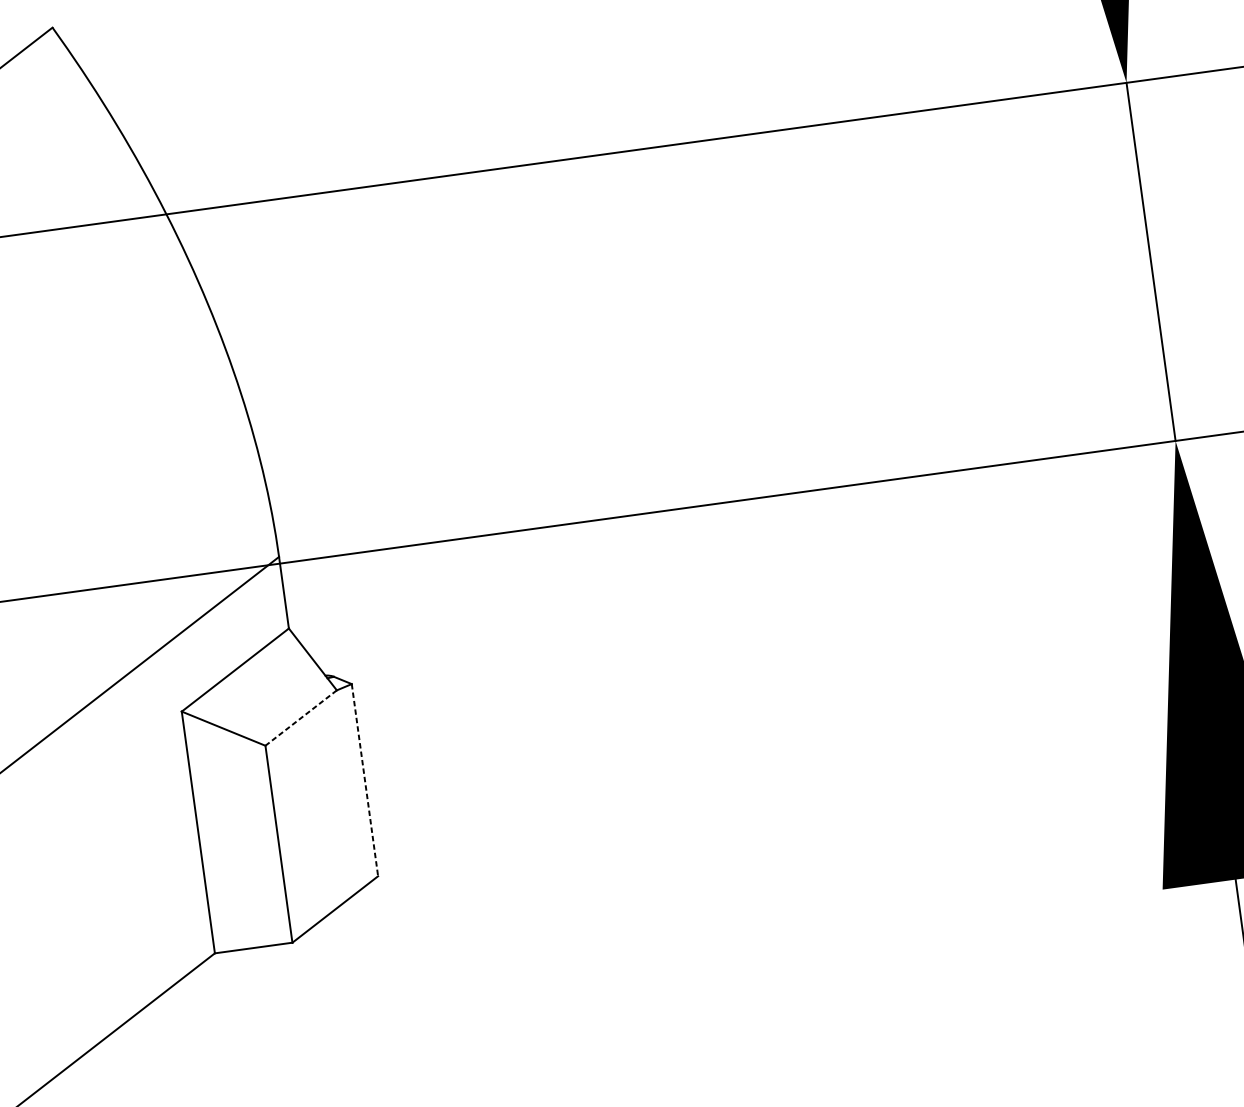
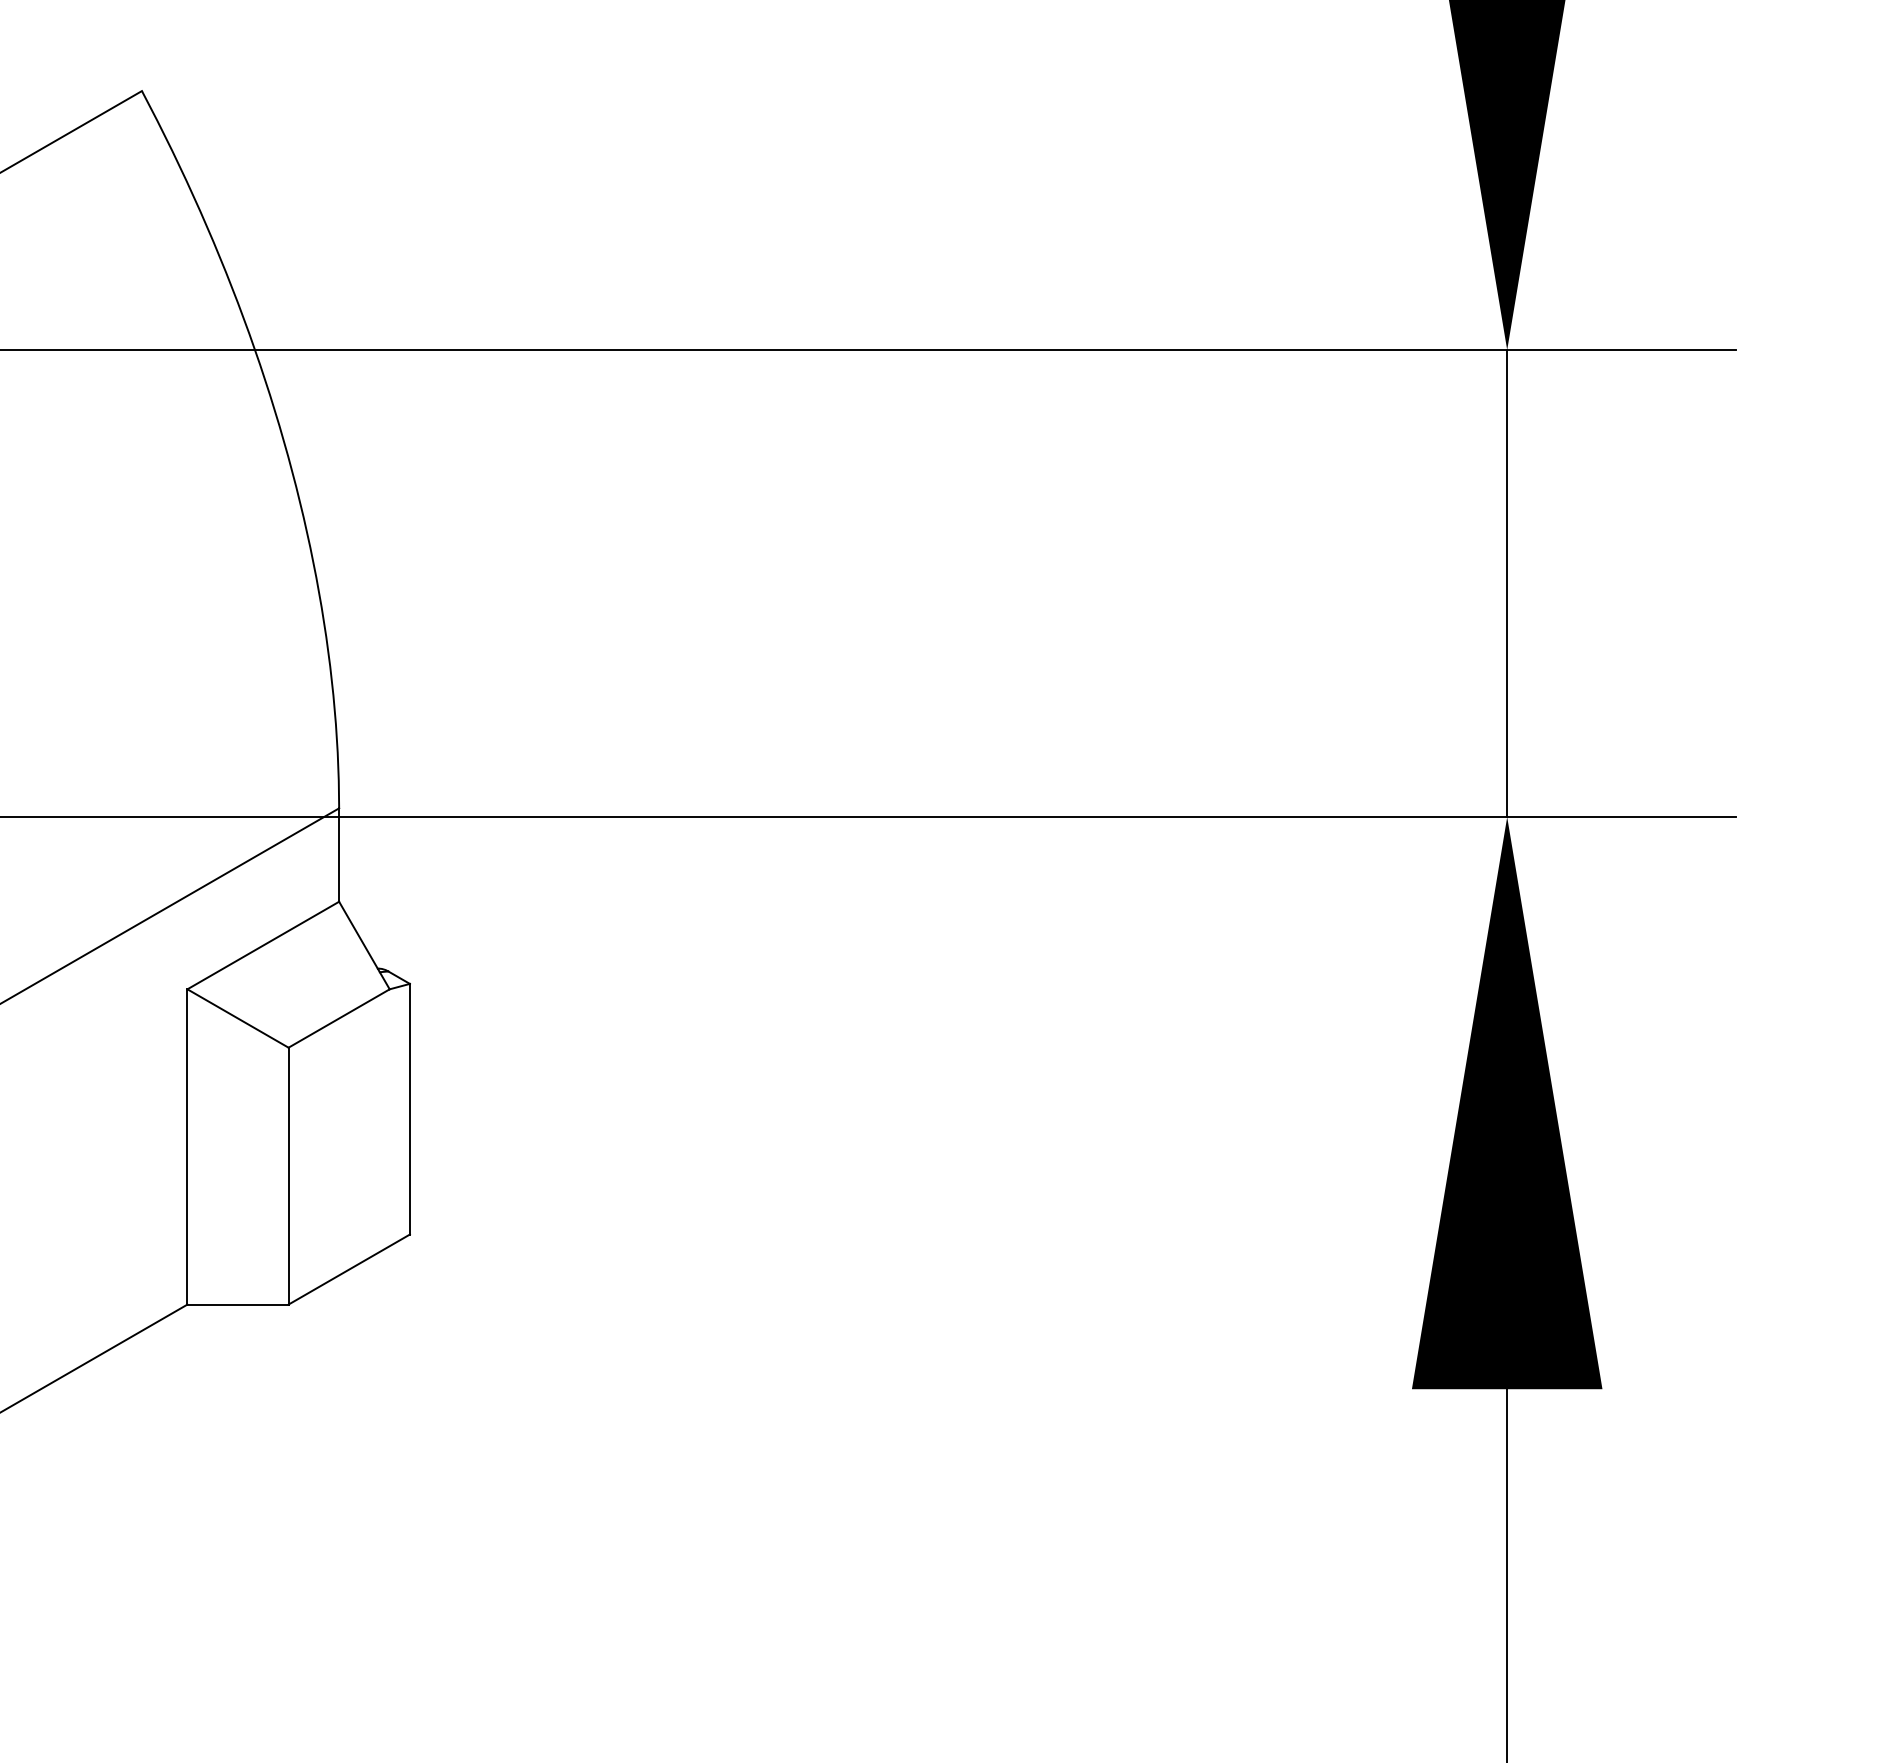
line: (300, 718) -> (338, 1018), dashed -> solid
line: (364, 780) -> (409, 1109), dashed -> solid

